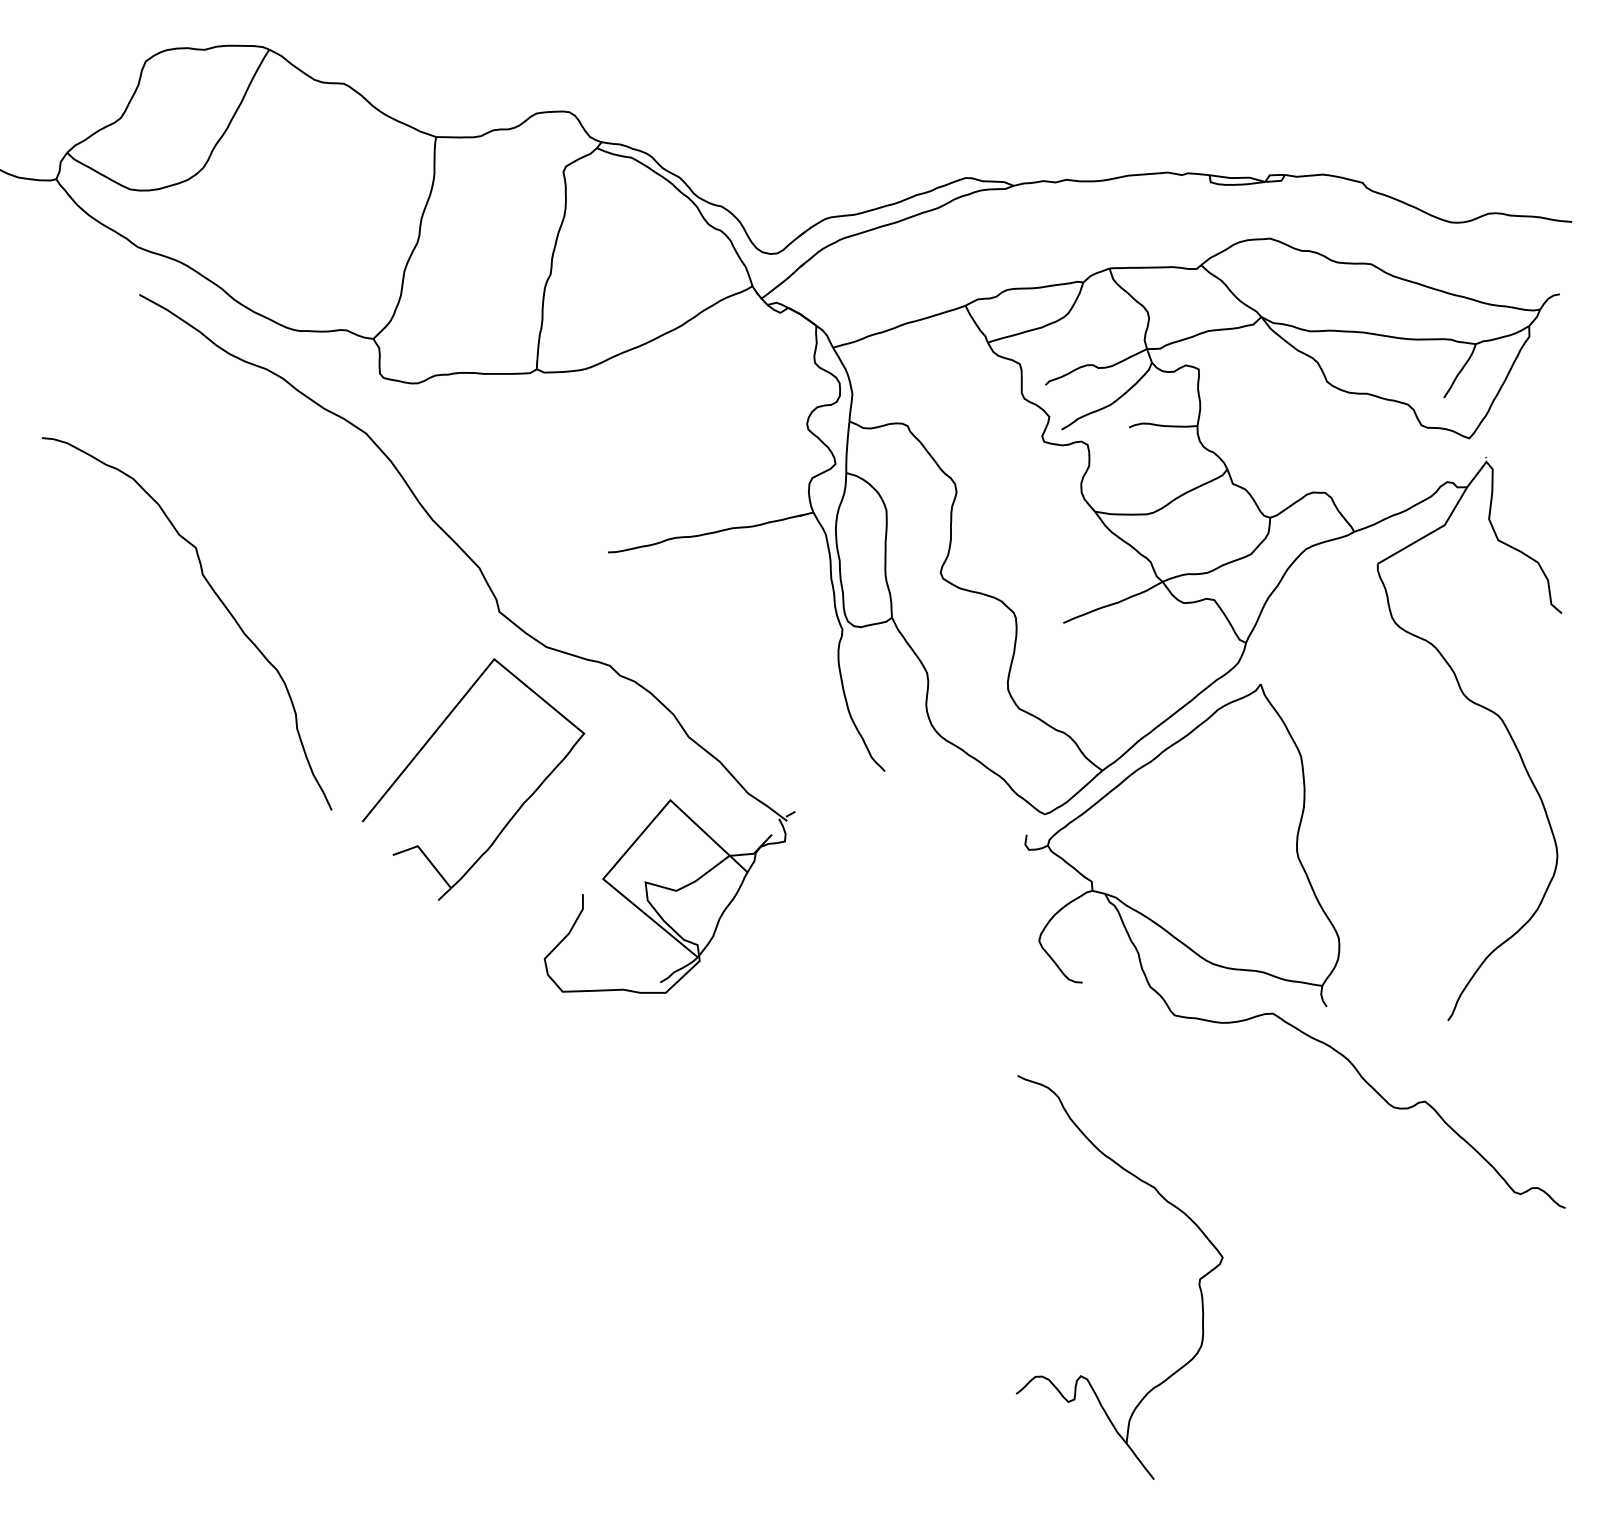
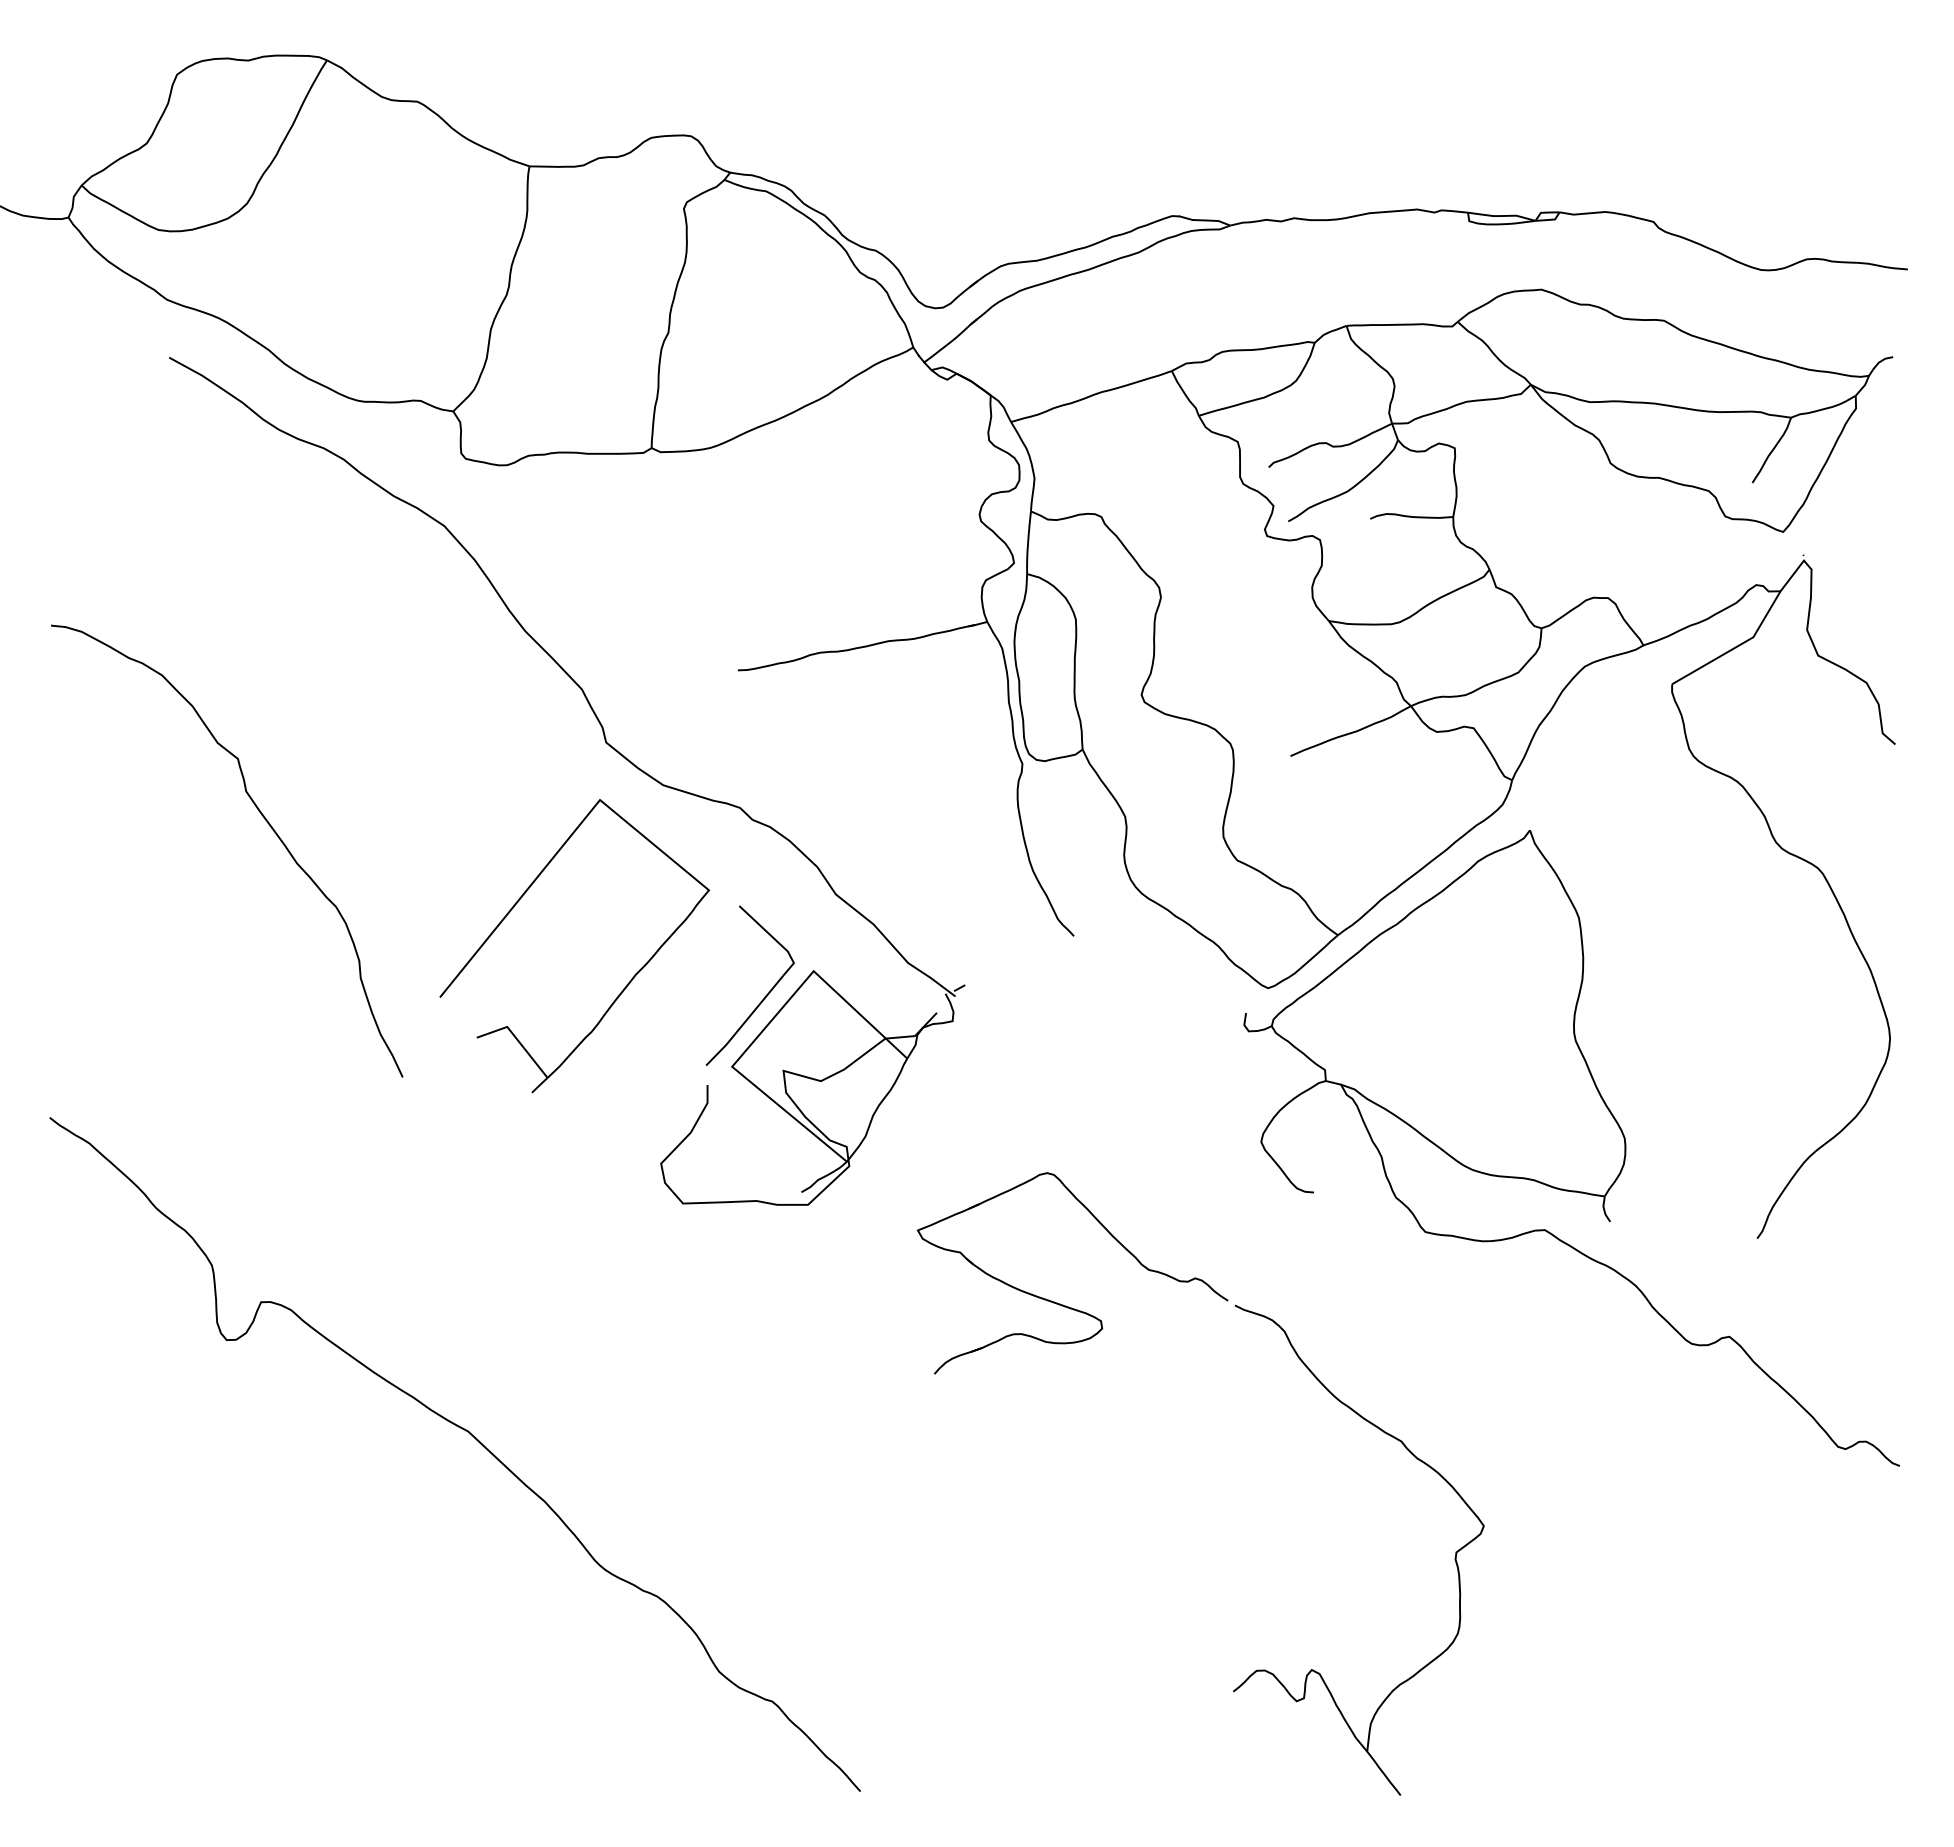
curve: (219, 600) -> (266, 822), moved
curve: (629, 821) -> (764, 996), added
part: (876, 1074) -> (1063, 1304), added
curve: (385, 1181) -> (468, 1433), added

